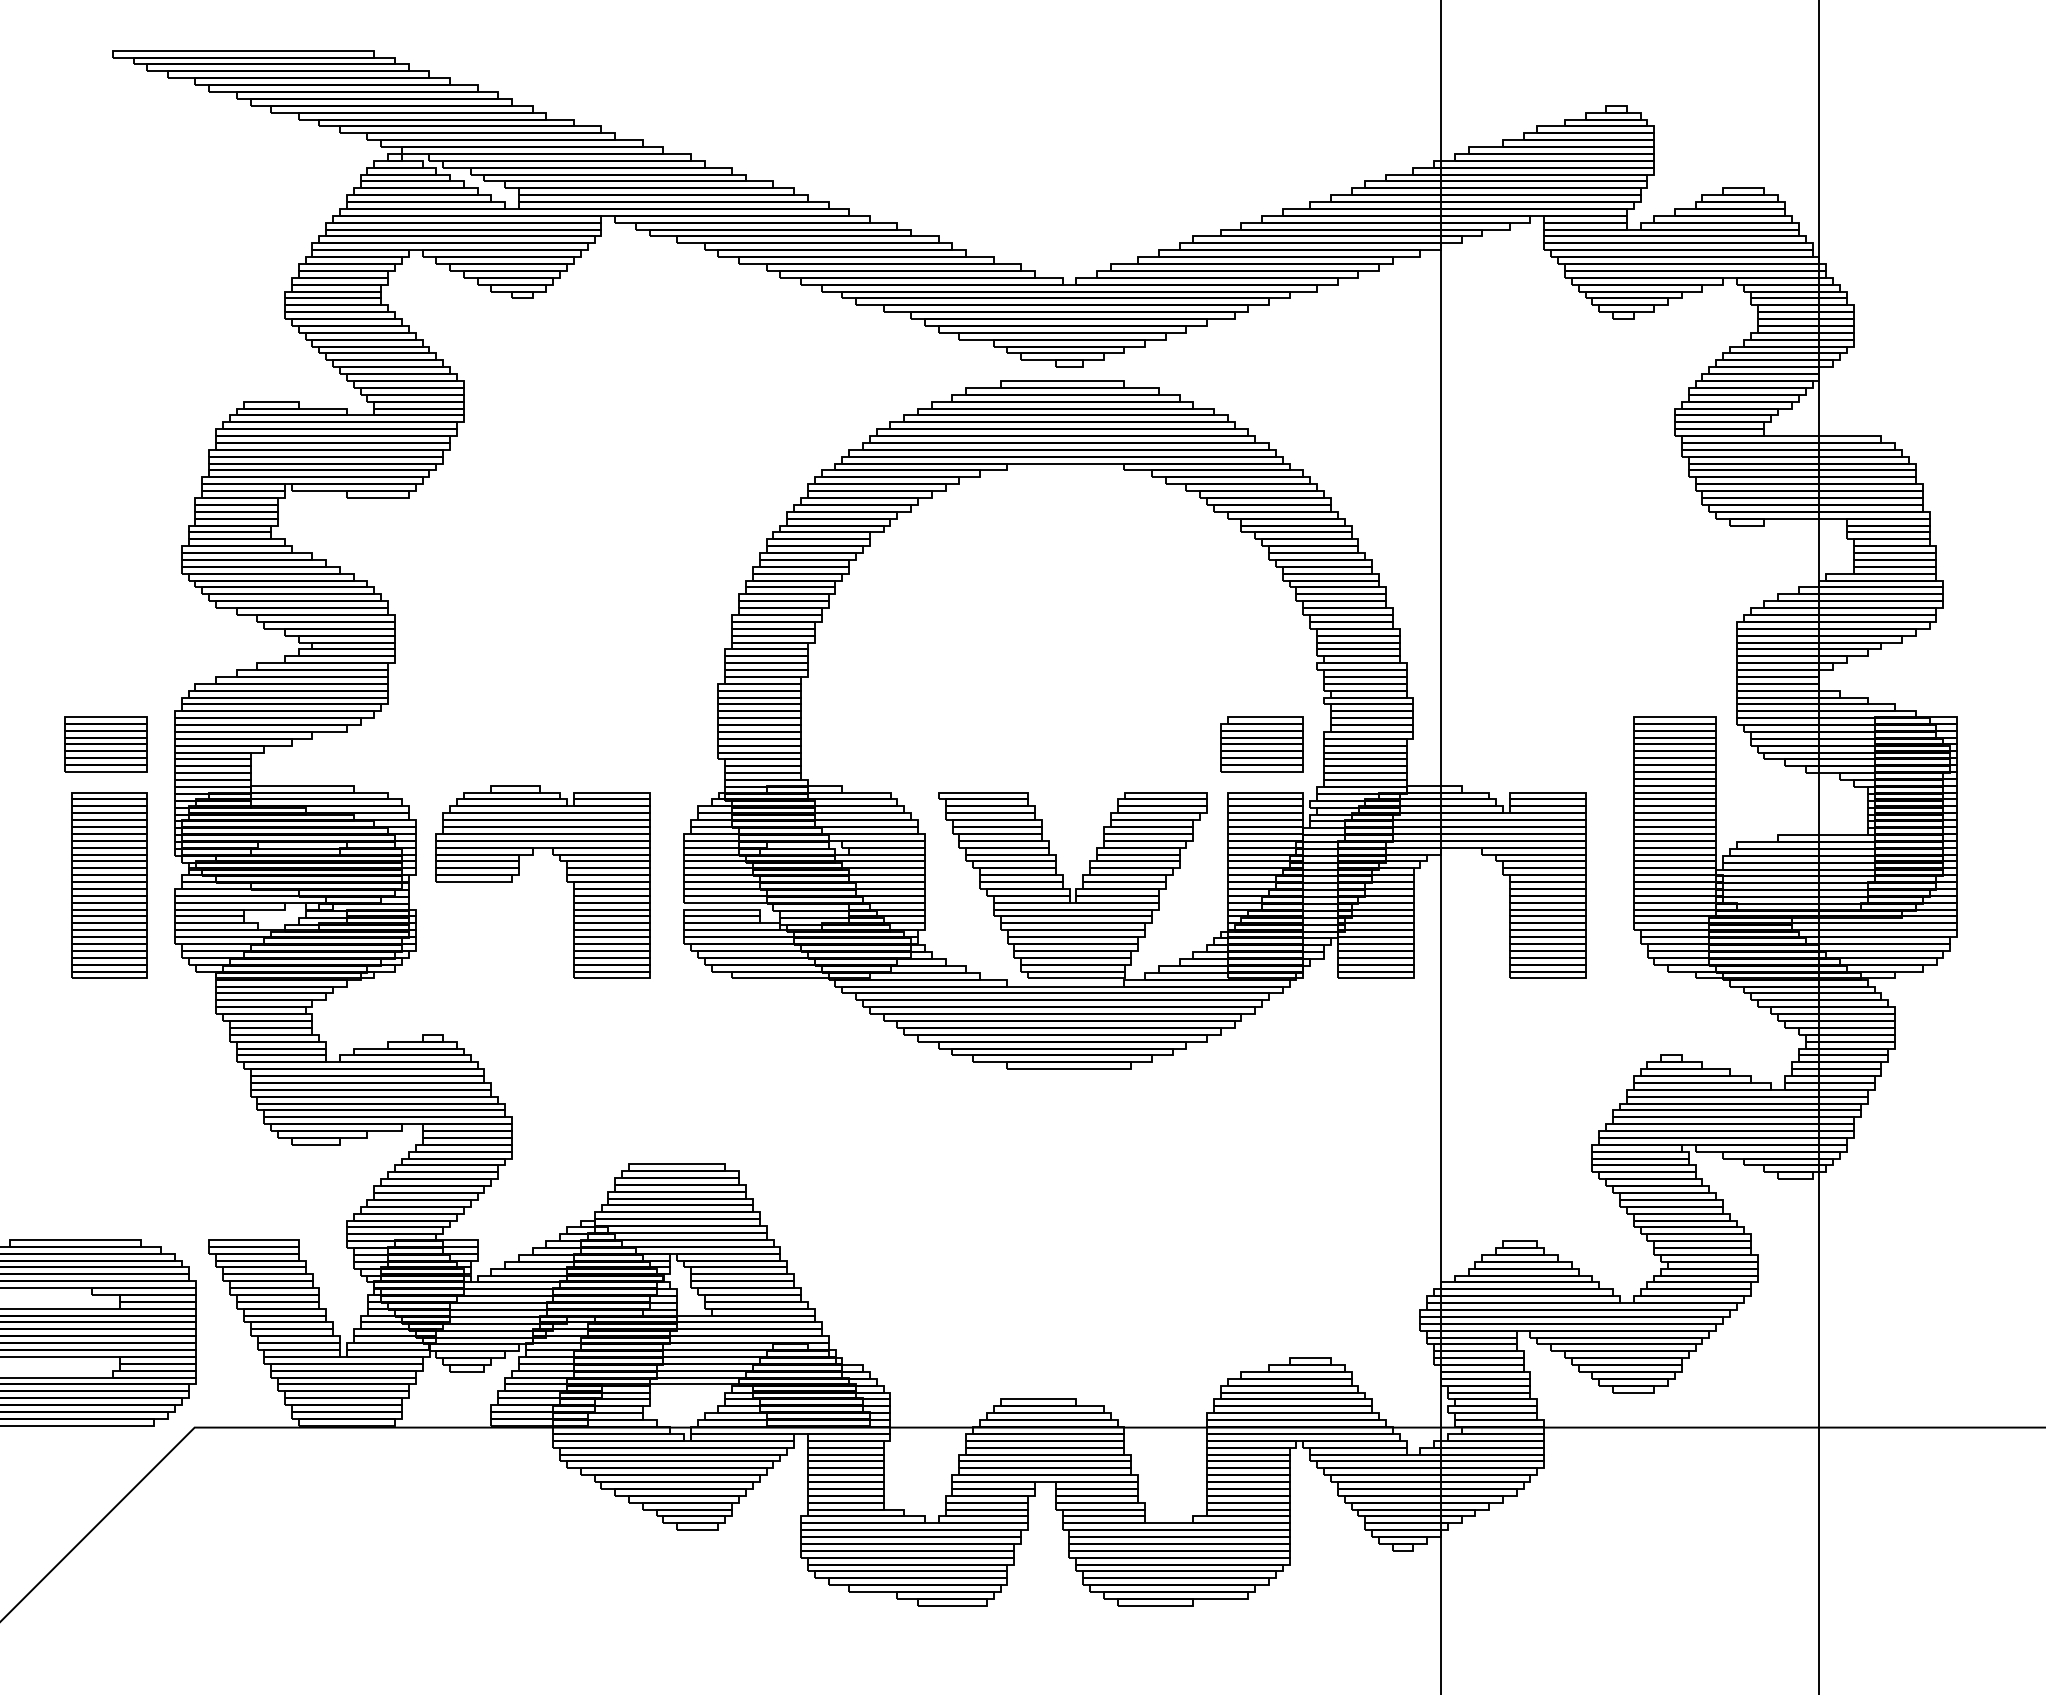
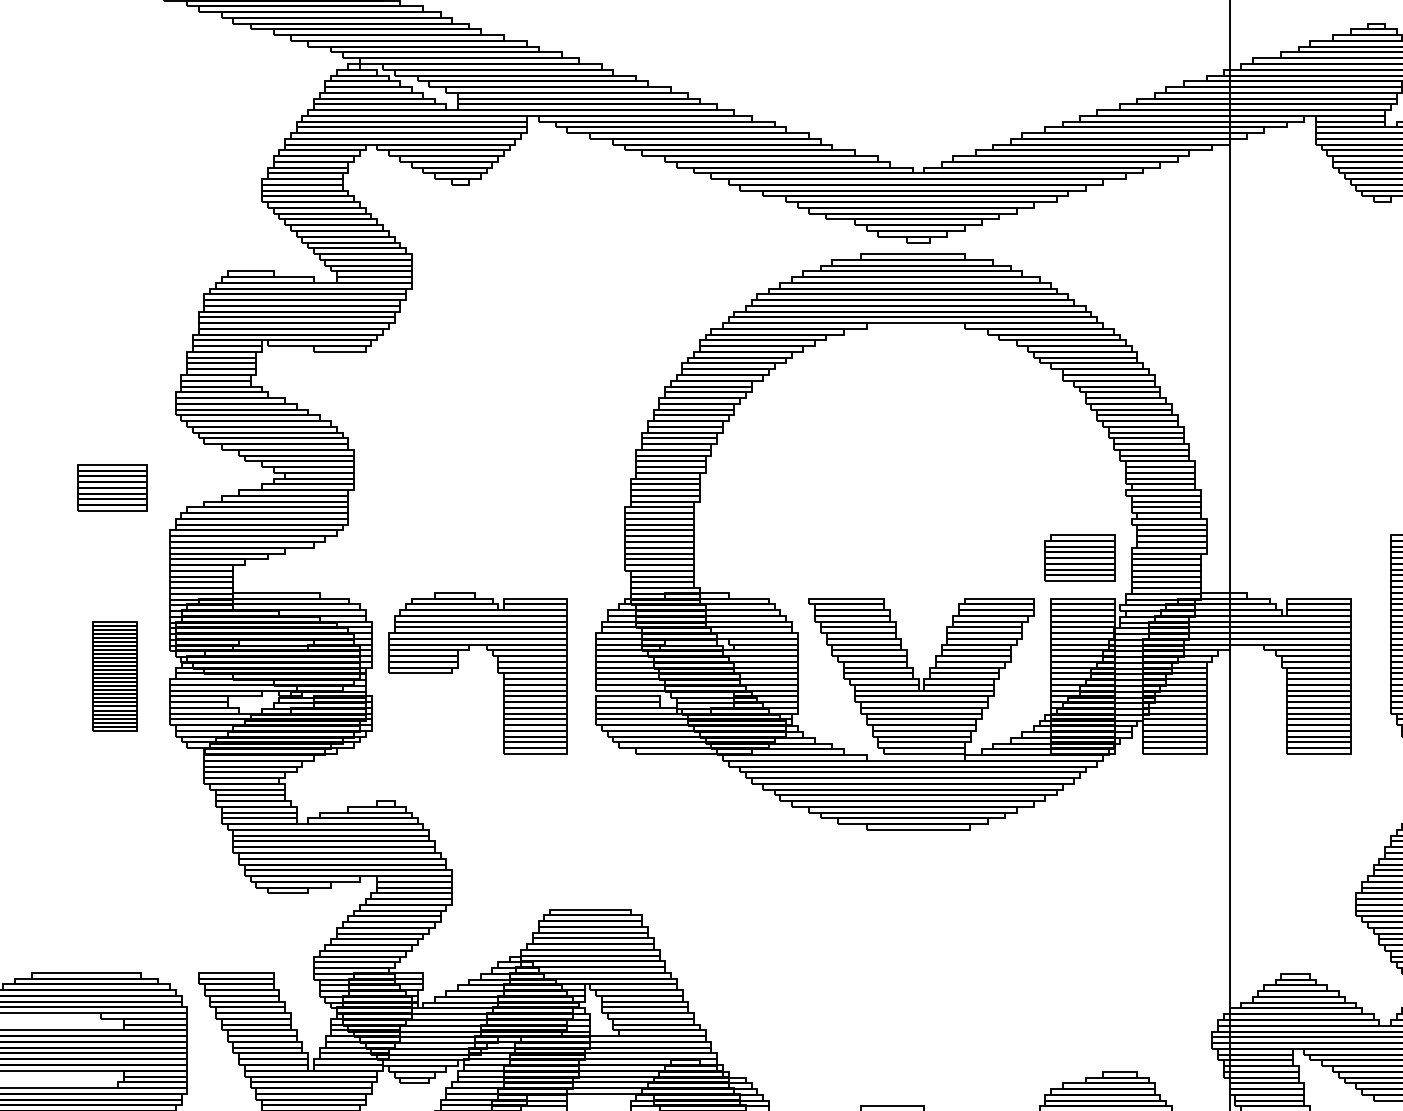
part: (105, 744) -> (111, 487), moved
part: (109, 885) -> (115, 676), size x0.7

